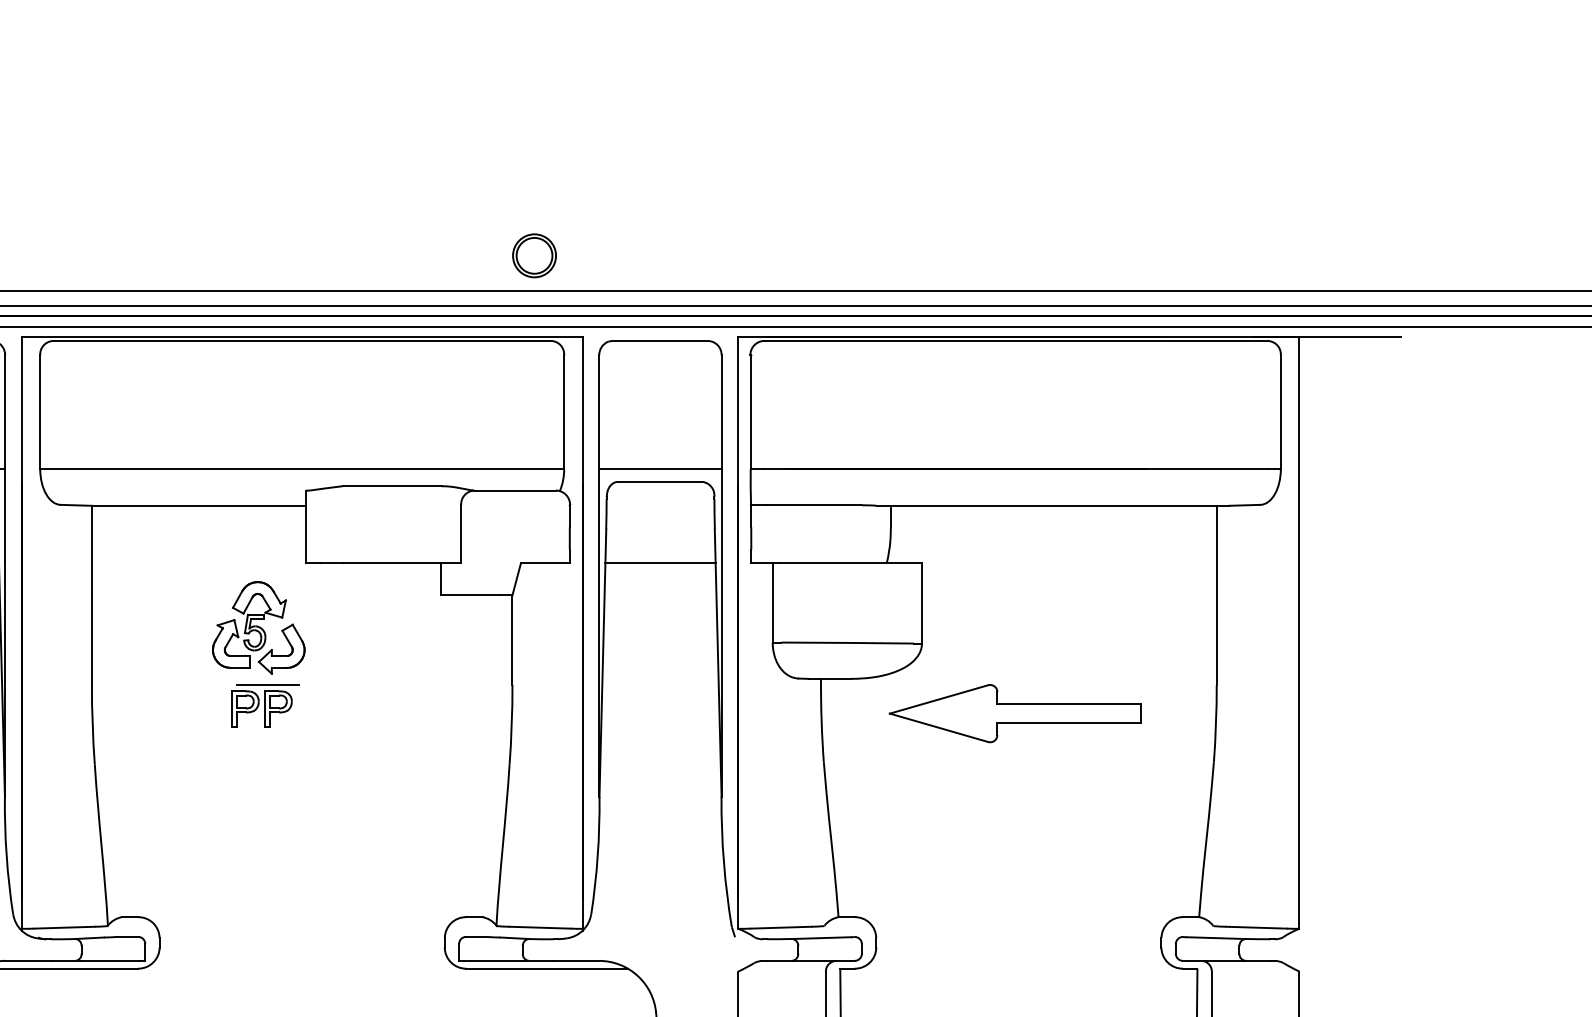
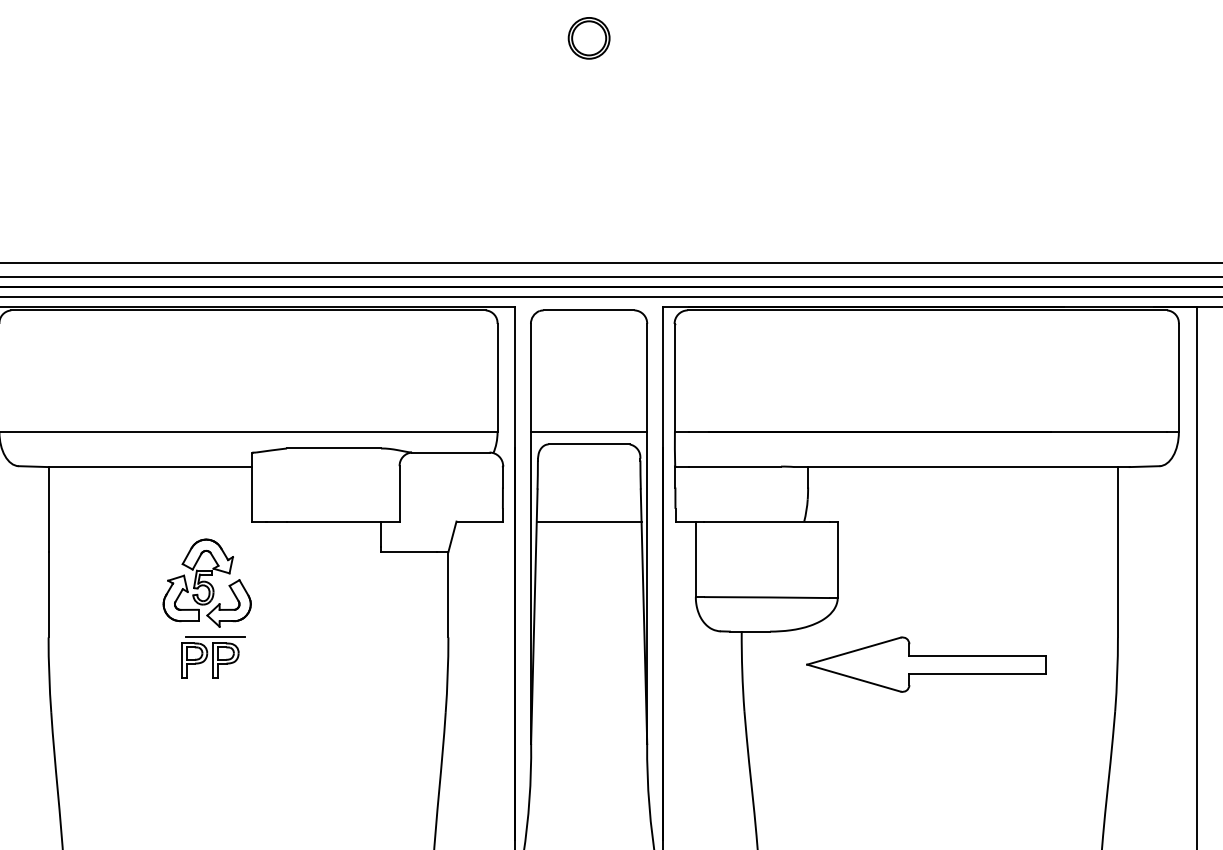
part: (534, 255) -> (589, 38), moved

